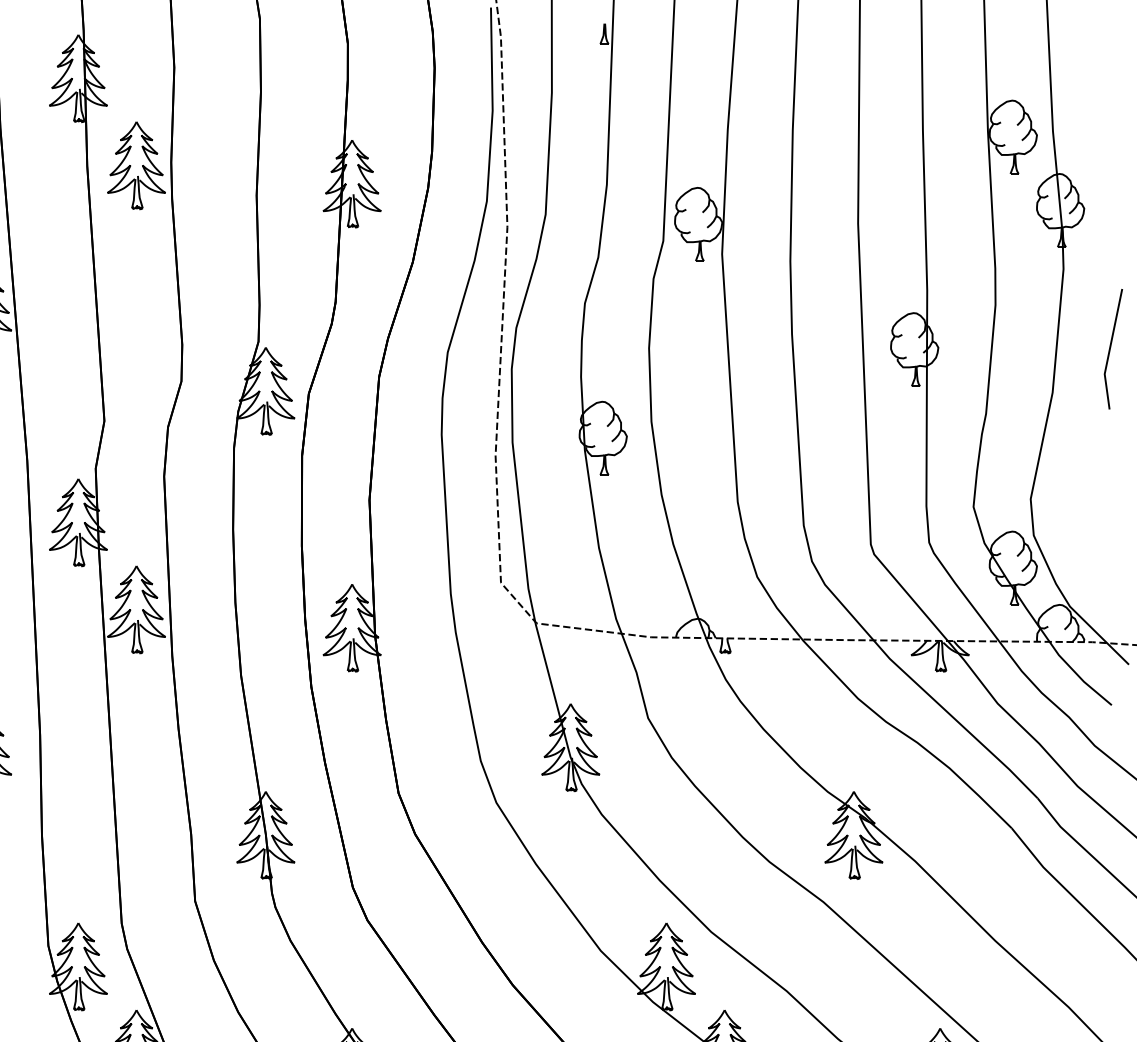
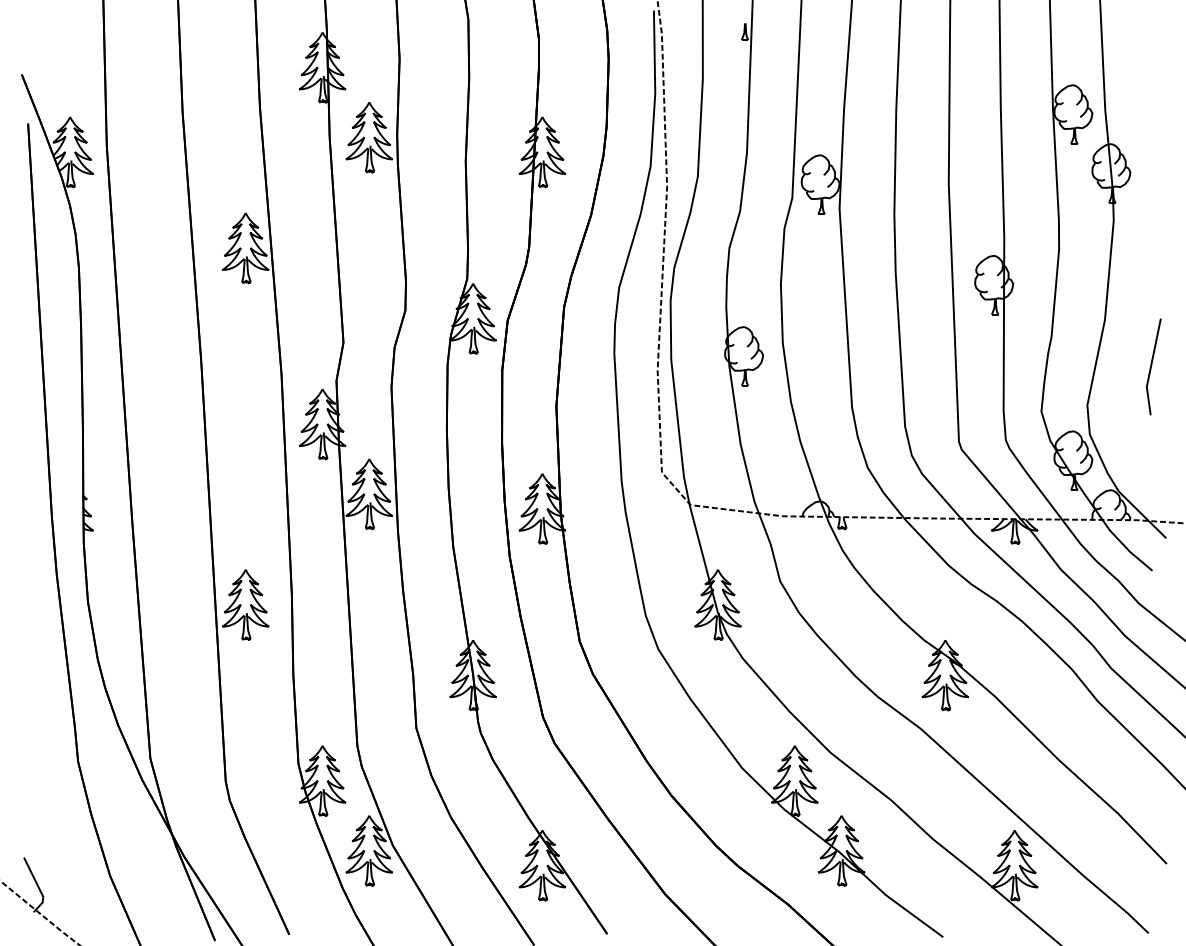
line: (1111, 347) -> (1152, 365), moved

